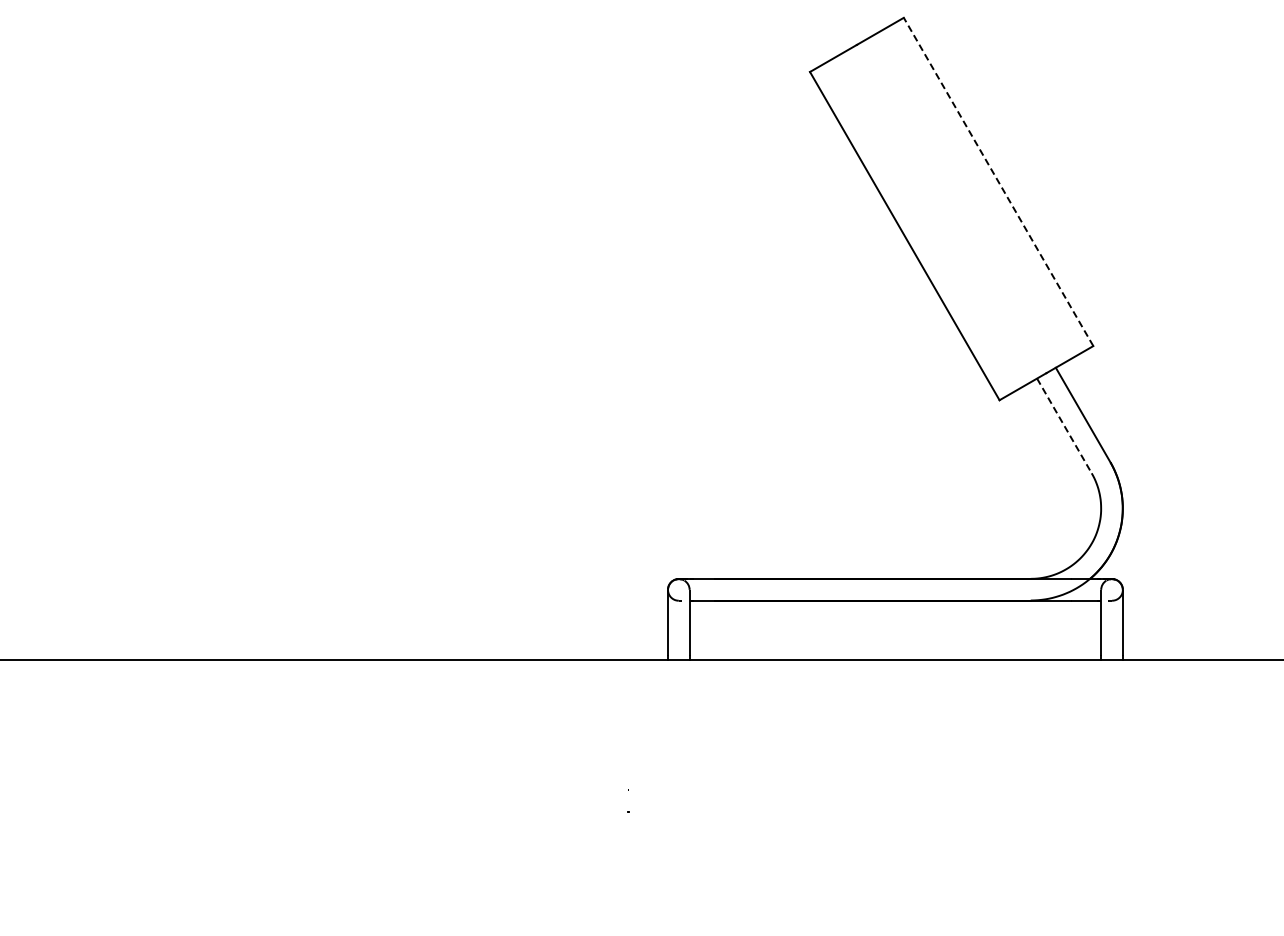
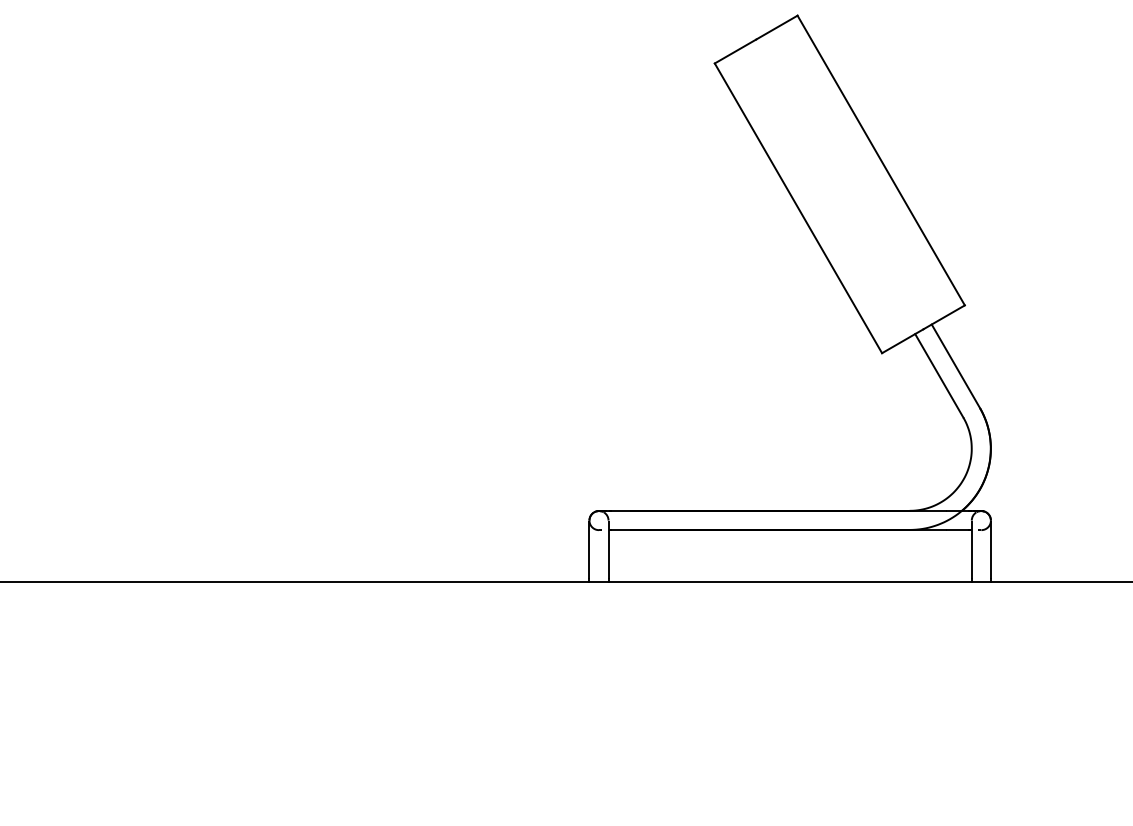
line: (998, 181) -> (881, 160), dashed -> solid
line: (1064, 425) -> (939, 375), dashed -> solid

